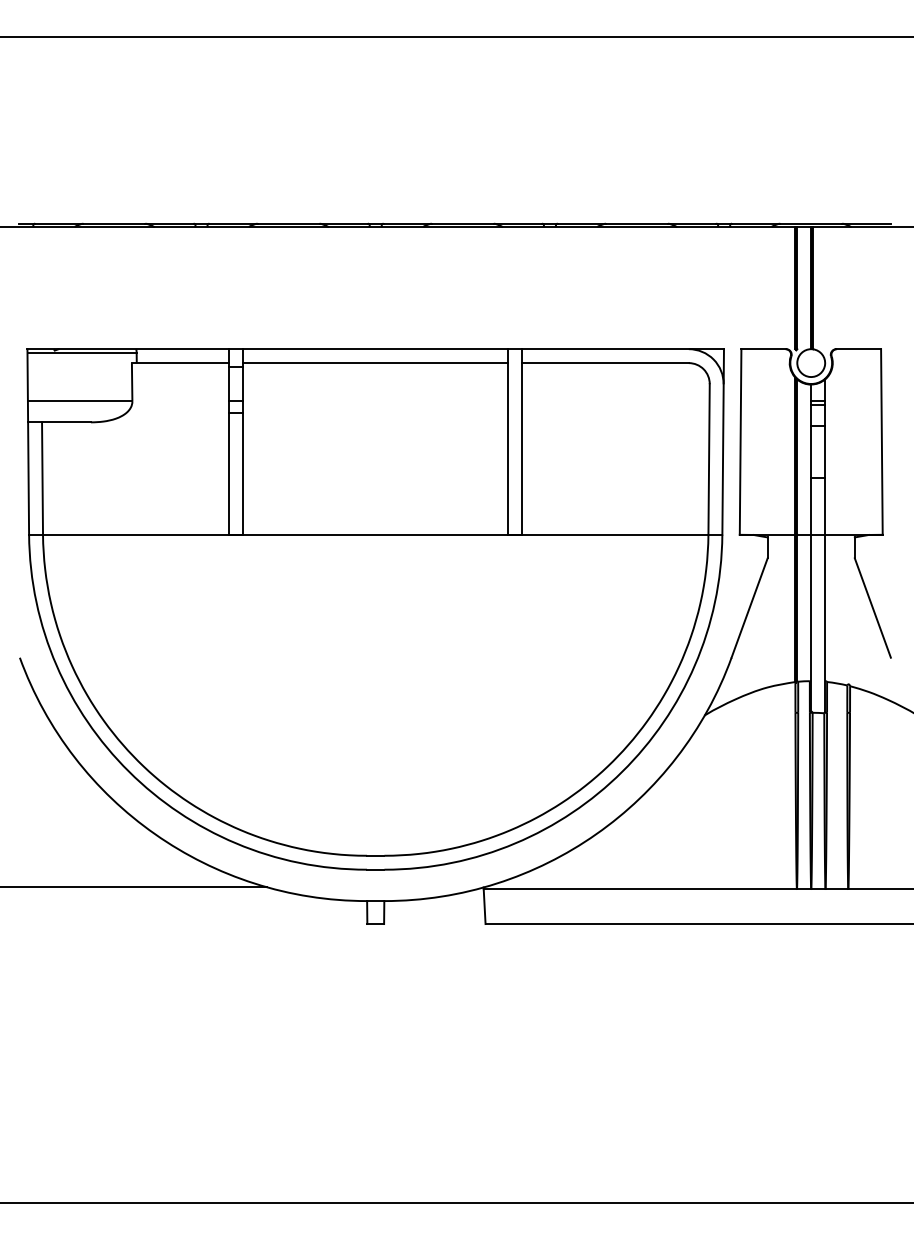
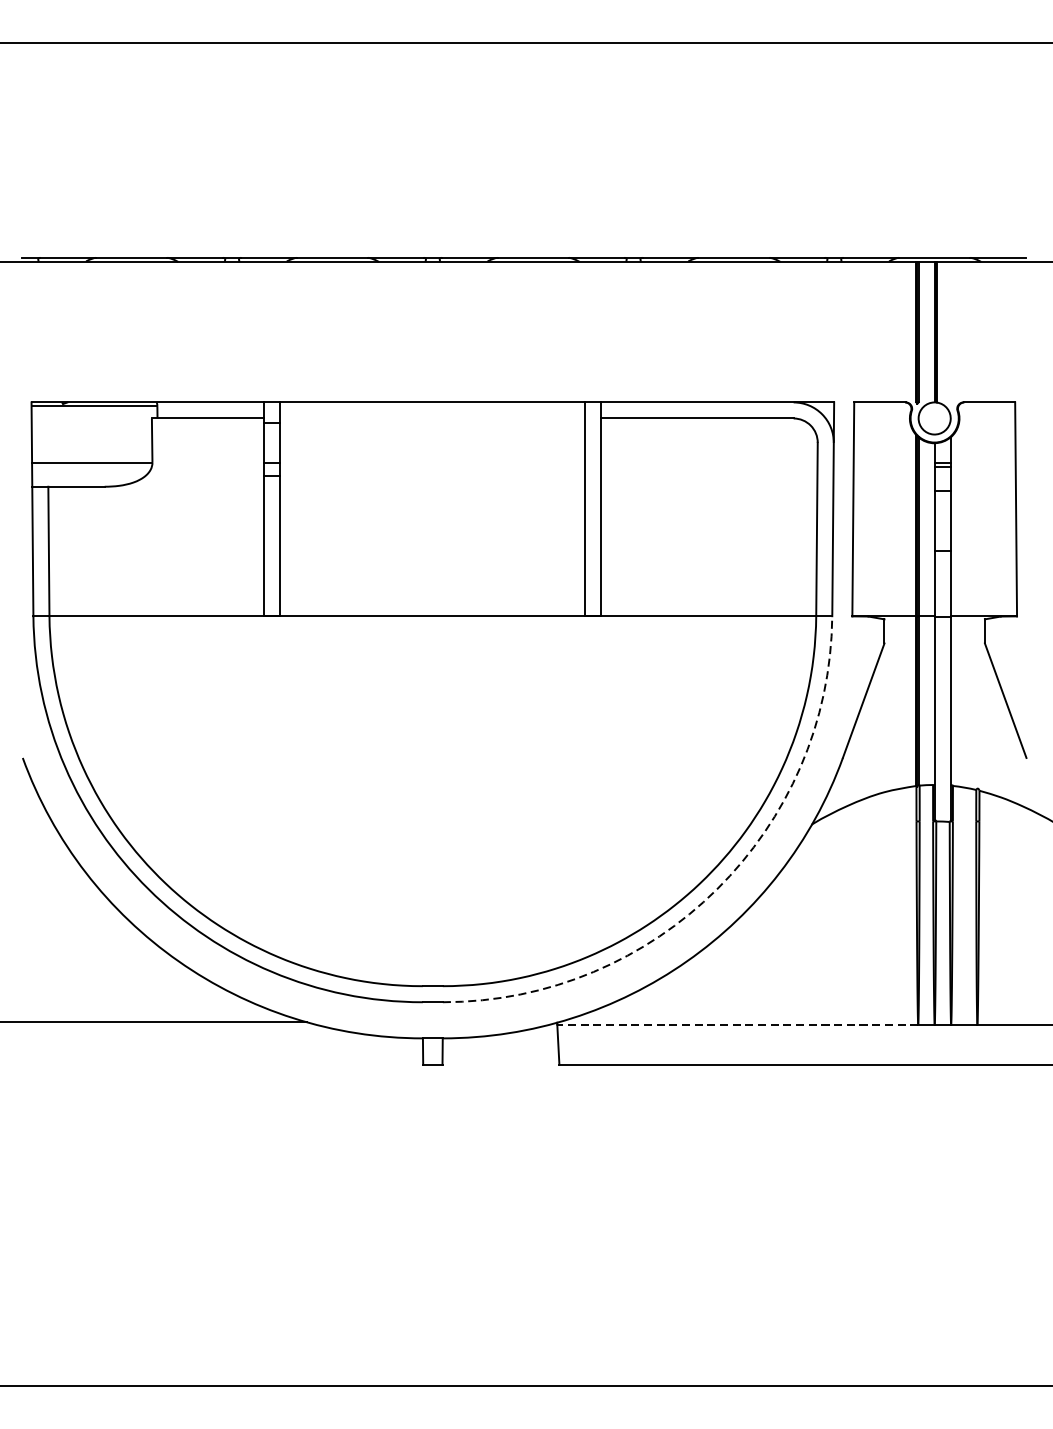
line: (375, 363) -> (432, 418), removed
arc: (622, 771) -> (717, 889), solid -> dashed
line: (640, 889) -> (737, 1025), solid -> dashed

